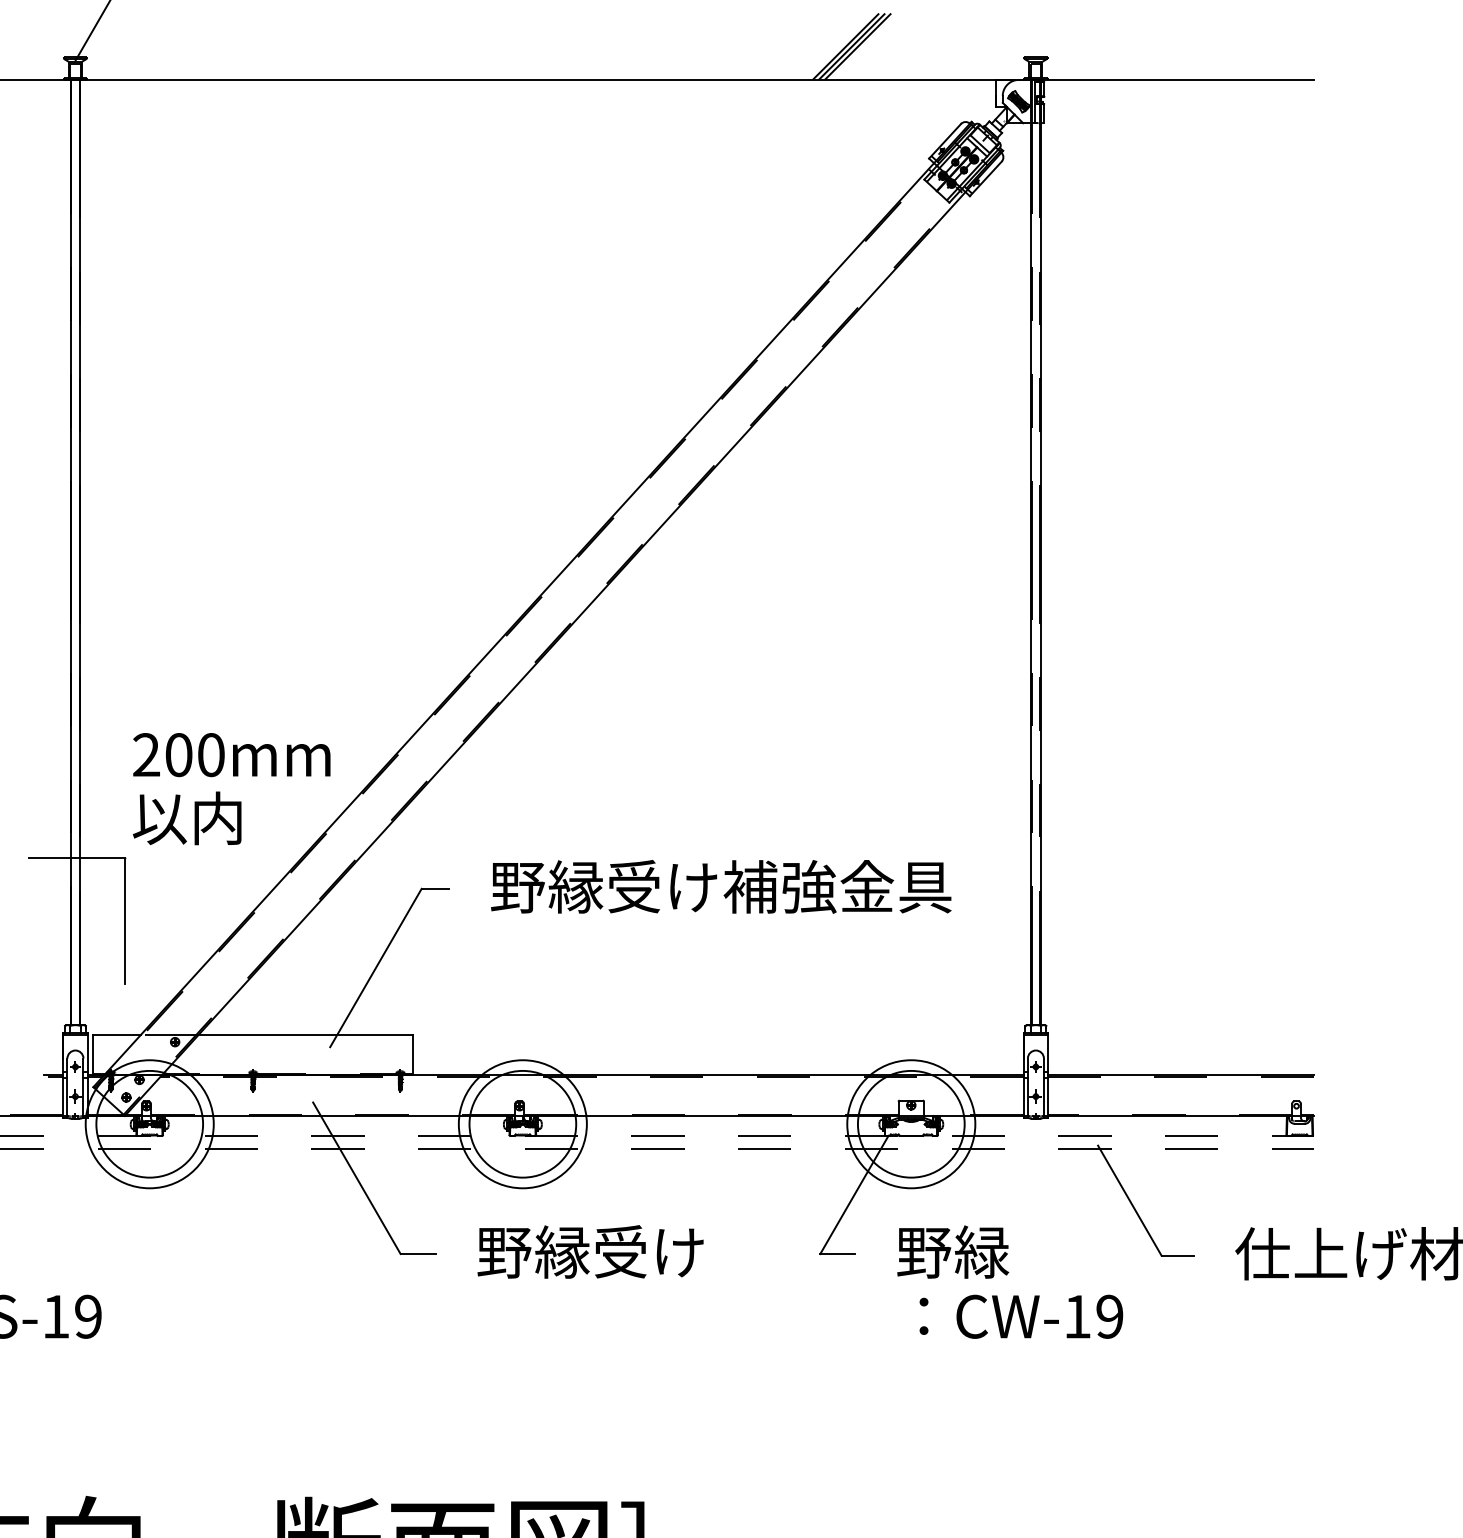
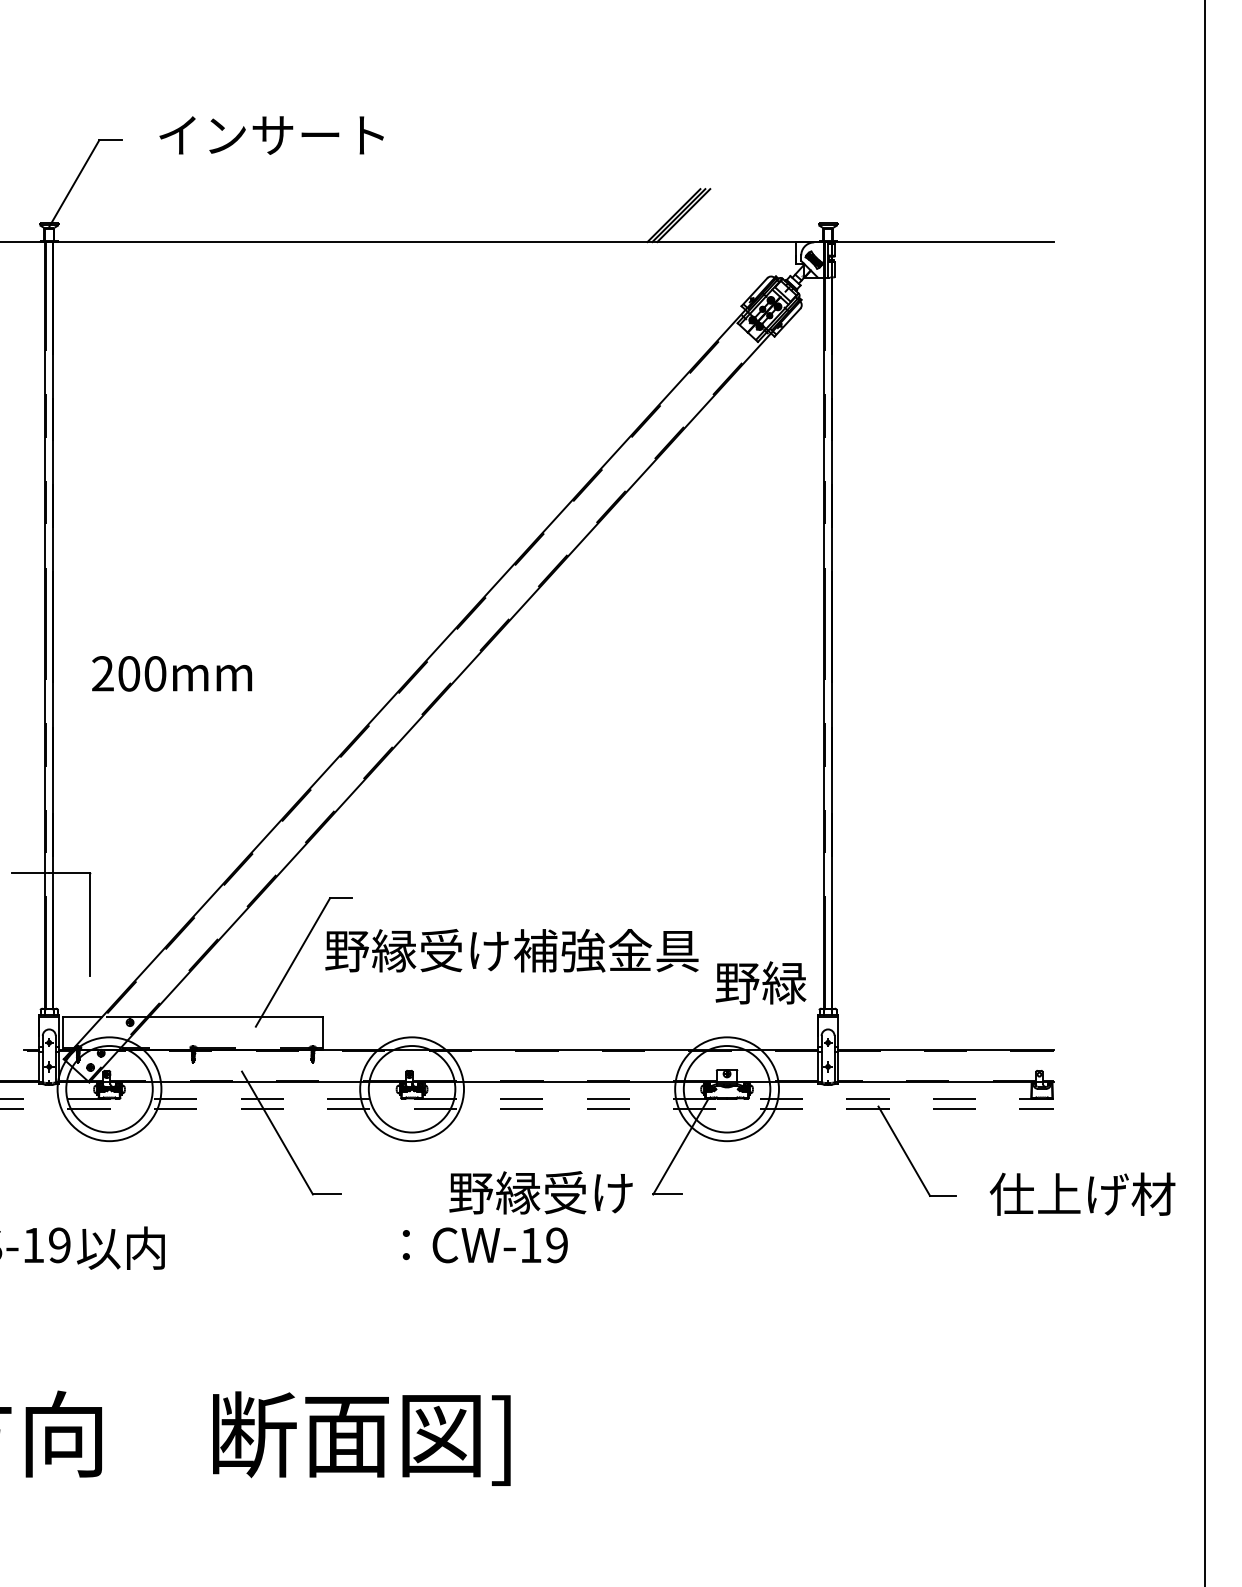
text: (232, 754) -> (172, 673), moved
text: (186, 817) -> (120, 1247), moved
text: (720, 886) -> (511, 950), moved
text: (589, 1251) -> (540, 1192), moved
text: (952, 1251) -> (760, 982), moved
text: (1020, 1316) -> (484, 1245), moved

